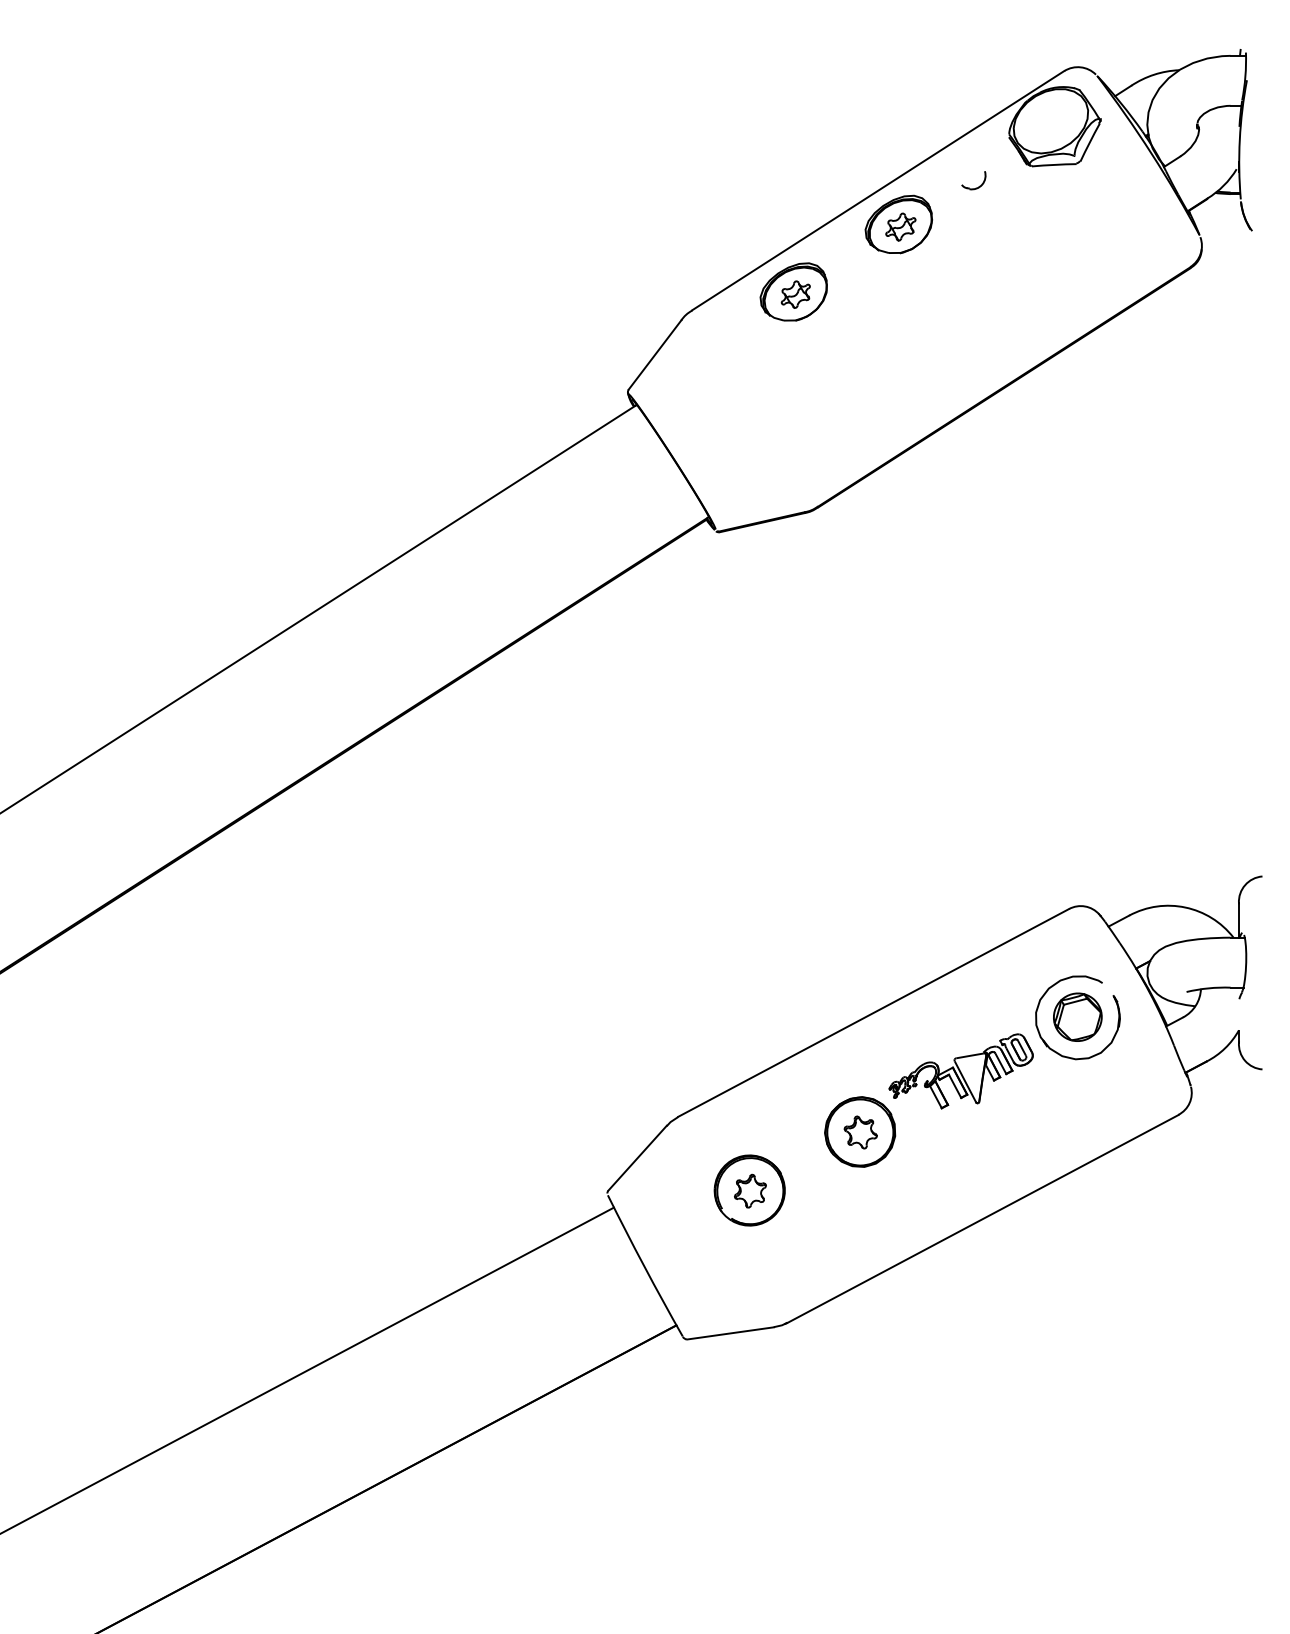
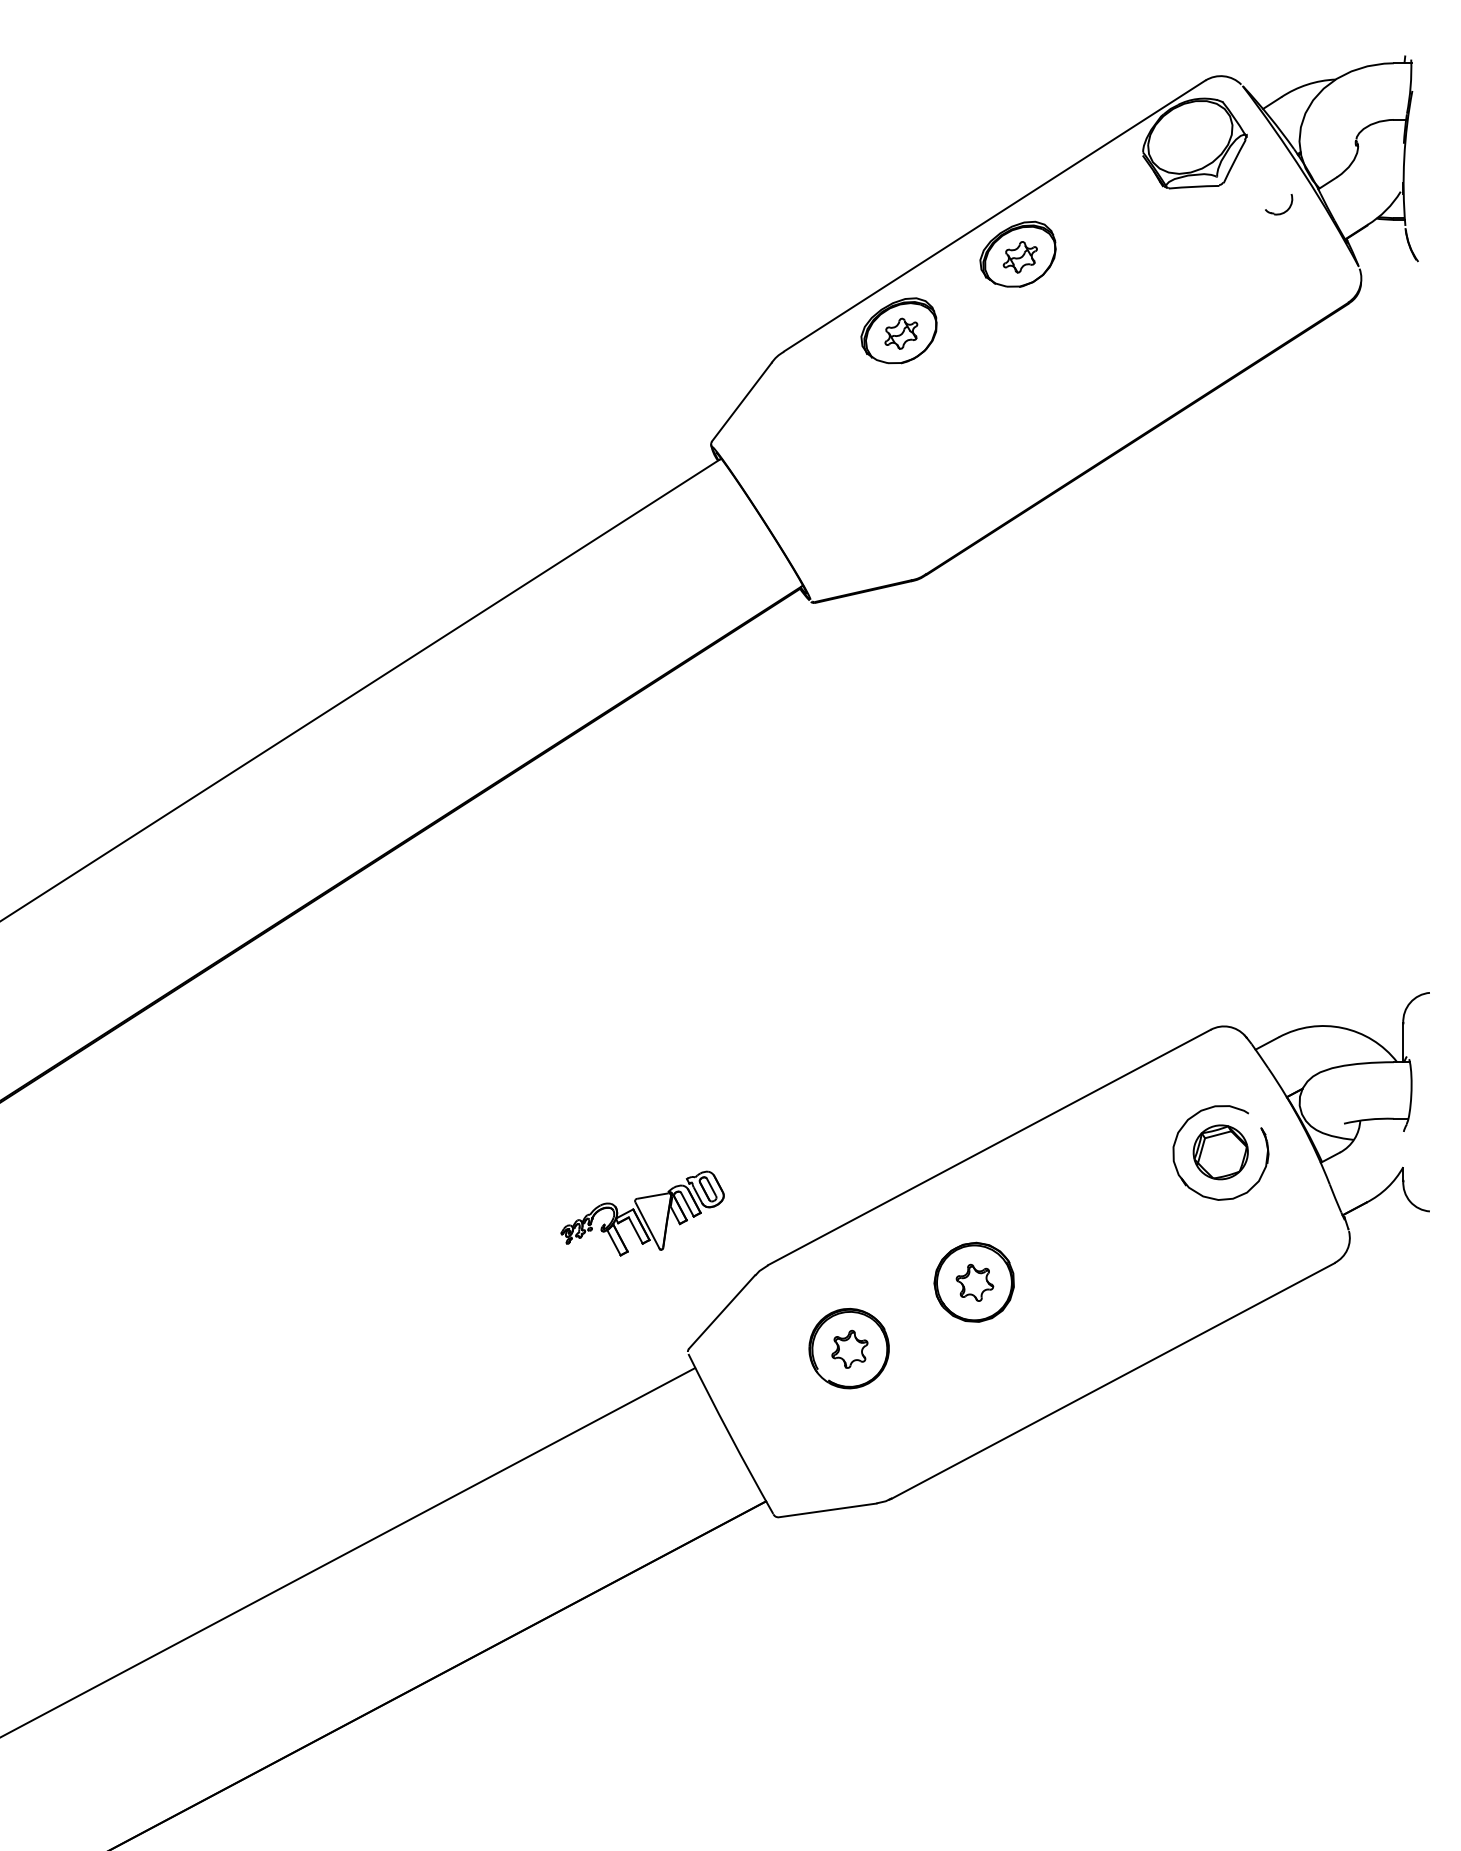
part: (976, 187) -> (1281, 212), moved
part: (961, 1071) -> (642, 1213), moved

